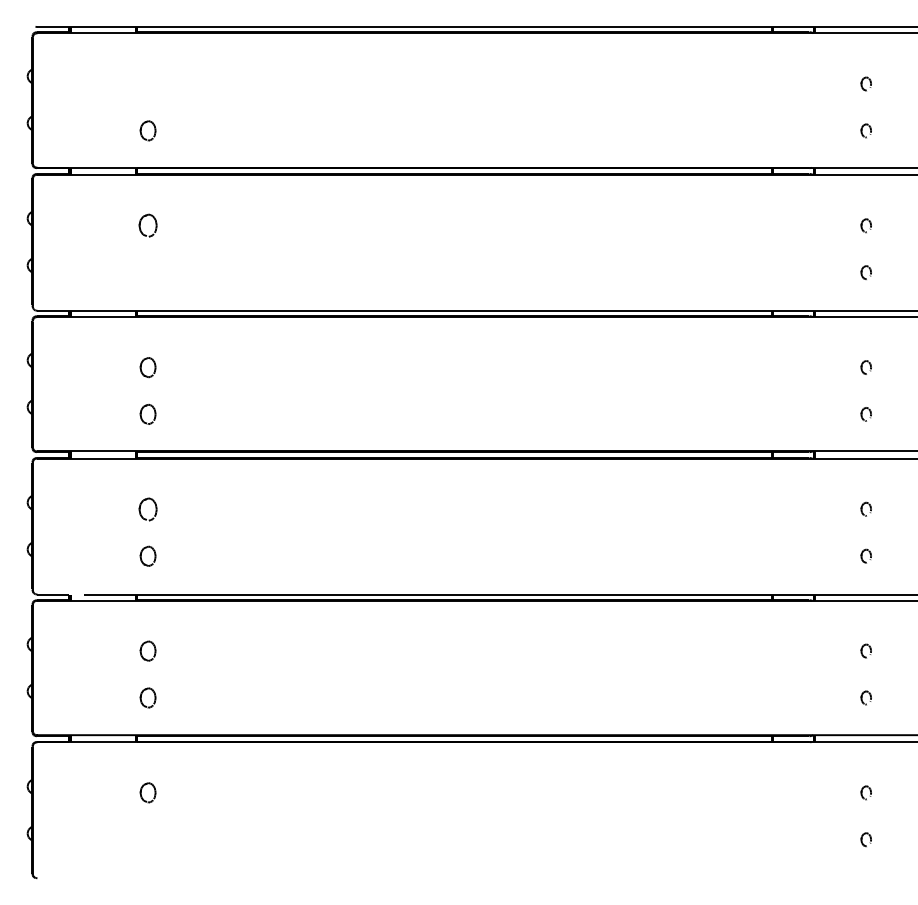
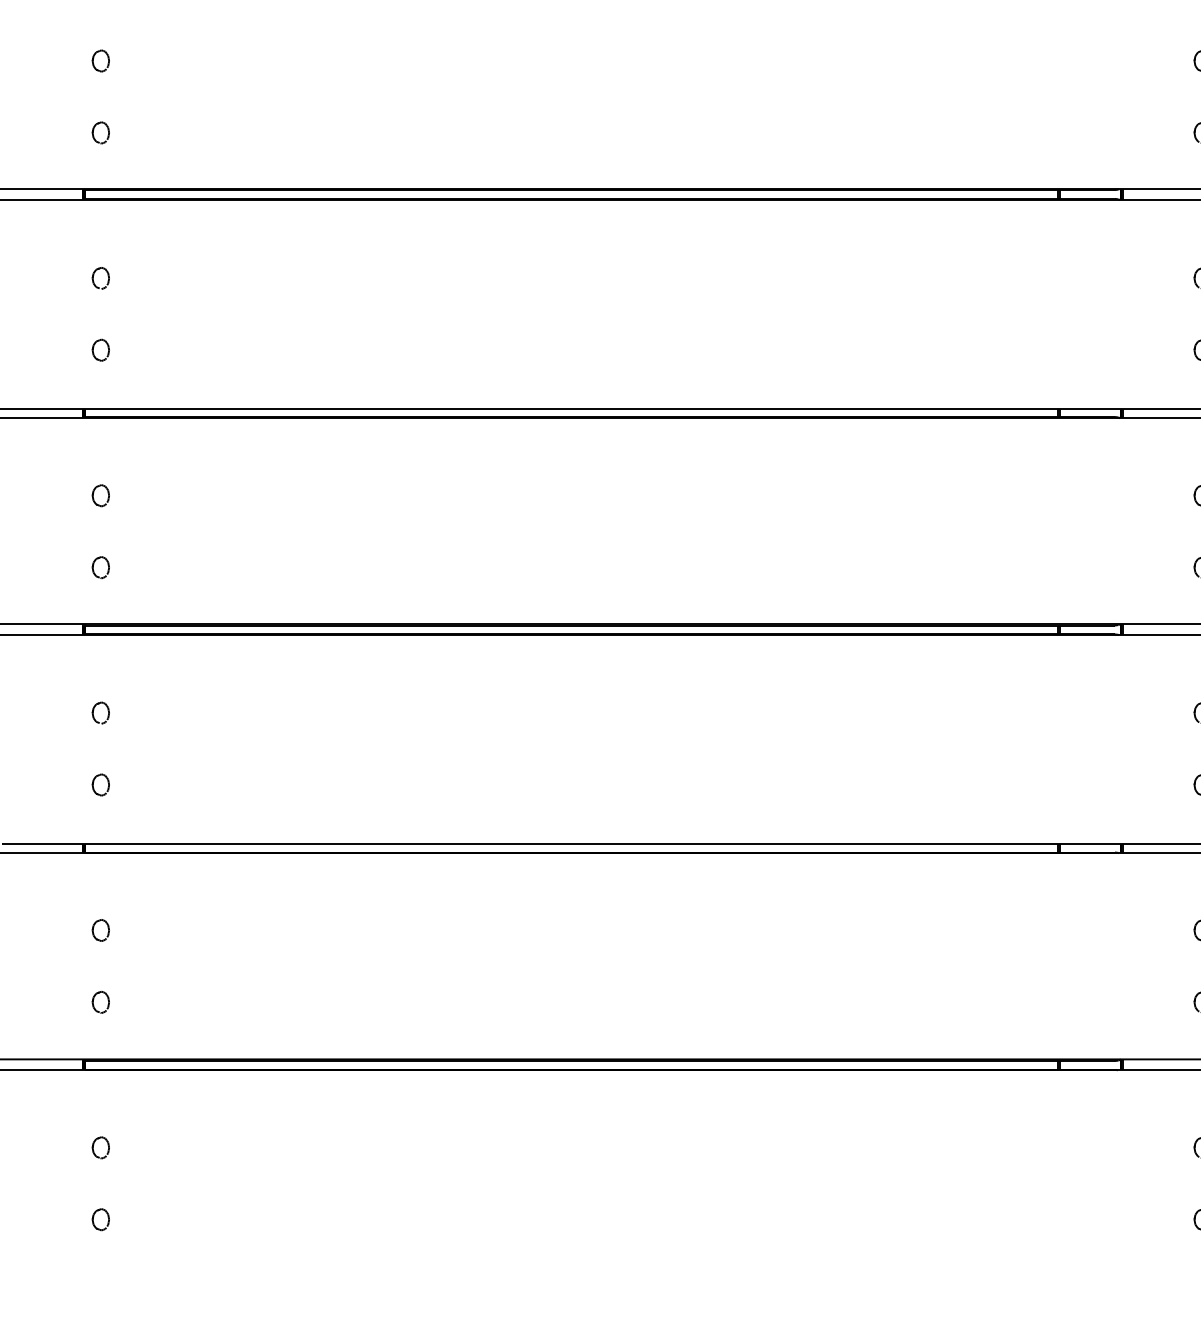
part: (147, 83) -> (100, 60), added
part: (147, 130) -> (100, 132), size x0.71
part: (147, 225) -> (100, 277), size x0.62
part: (147, 272) -> (100, 350), added
part: (147, 367) -> (100, 495), size x0.71
part: (147, 414) -> (100, 567), size x0.71
part: (147, 508) -> (100, 711), size x0.62
part: (147, 555) -> (100, 783), size x0.71
part: (147, 650) -> (100, 929), size x0.71
part: (147, 697) -> (100, 1001), size x0.71
part: (147, 792) -> (100, 1147), size x0.71
part: (147, 839) -> (100, 1219), added

